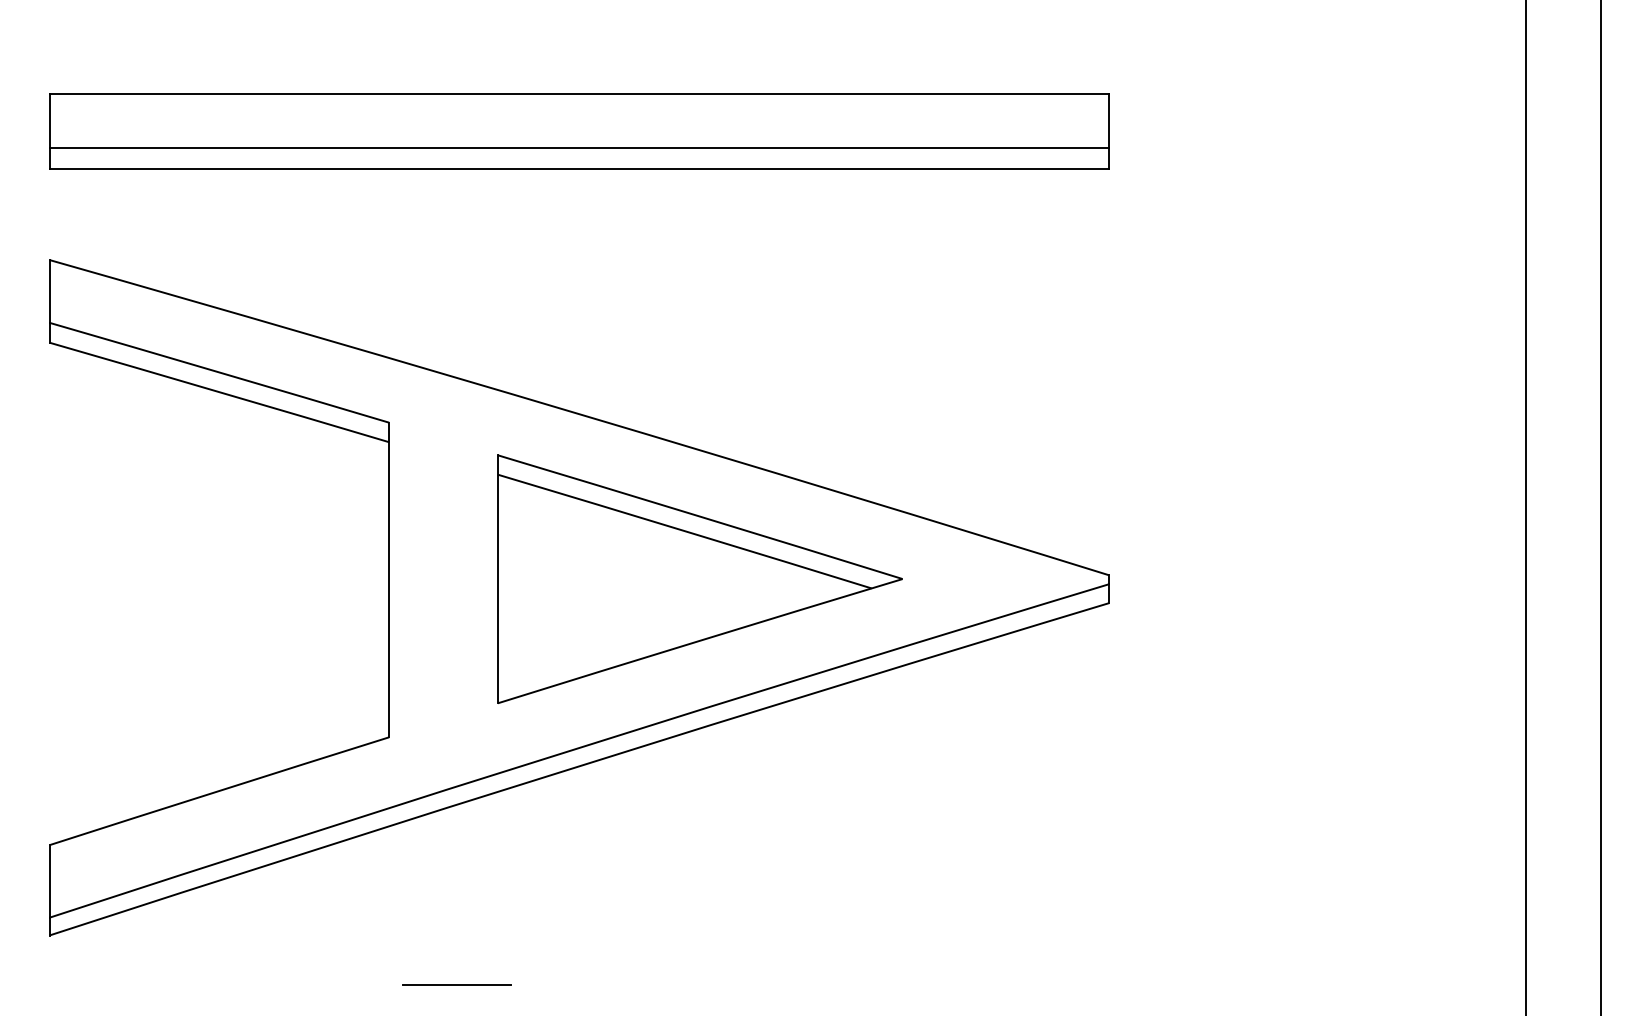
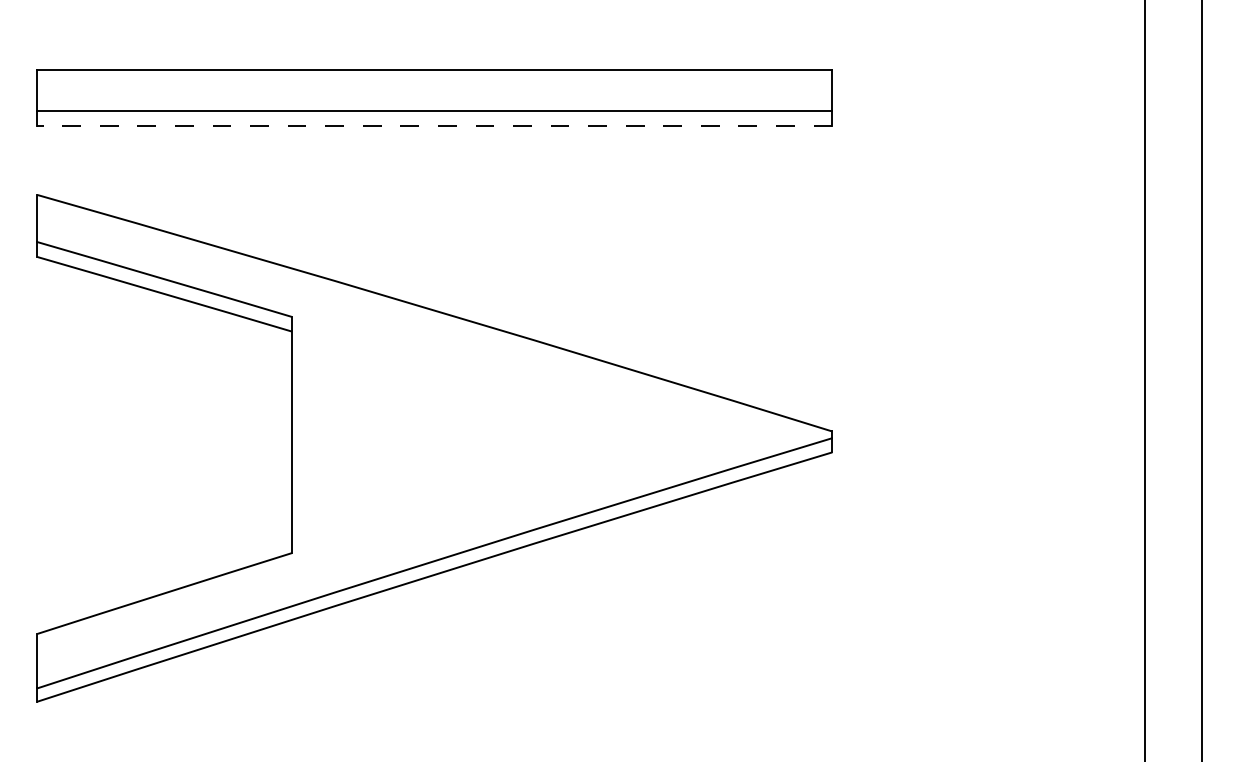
line: (579, 168) -> (434, 126), solid -> dashed
part: (699, 578) -> (524, 433), removed
line: (456, 985) -> (342, 739), removed

